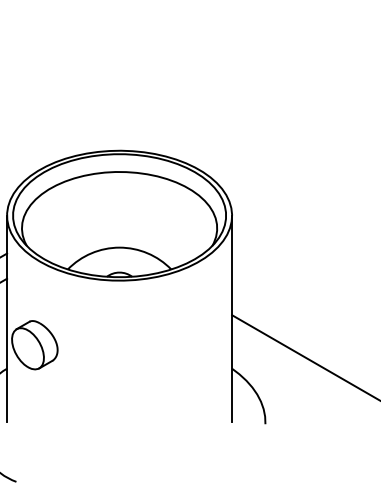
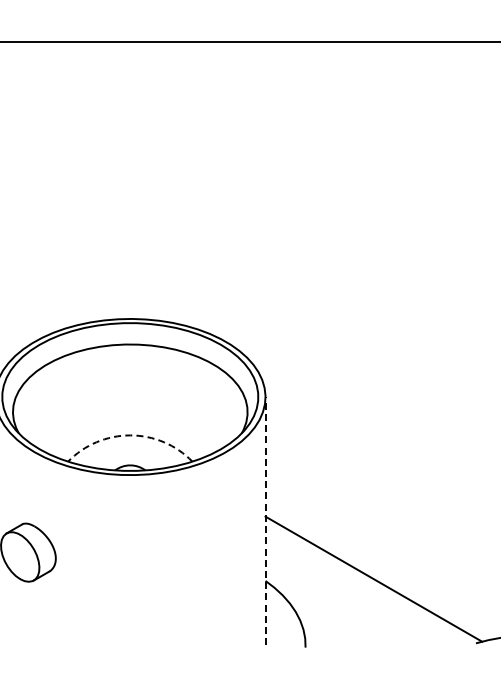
arc: (119, 247) -> (130, 435), solid -> dashed
line: (232, 318) -> (265, 520), solid -> dashed

